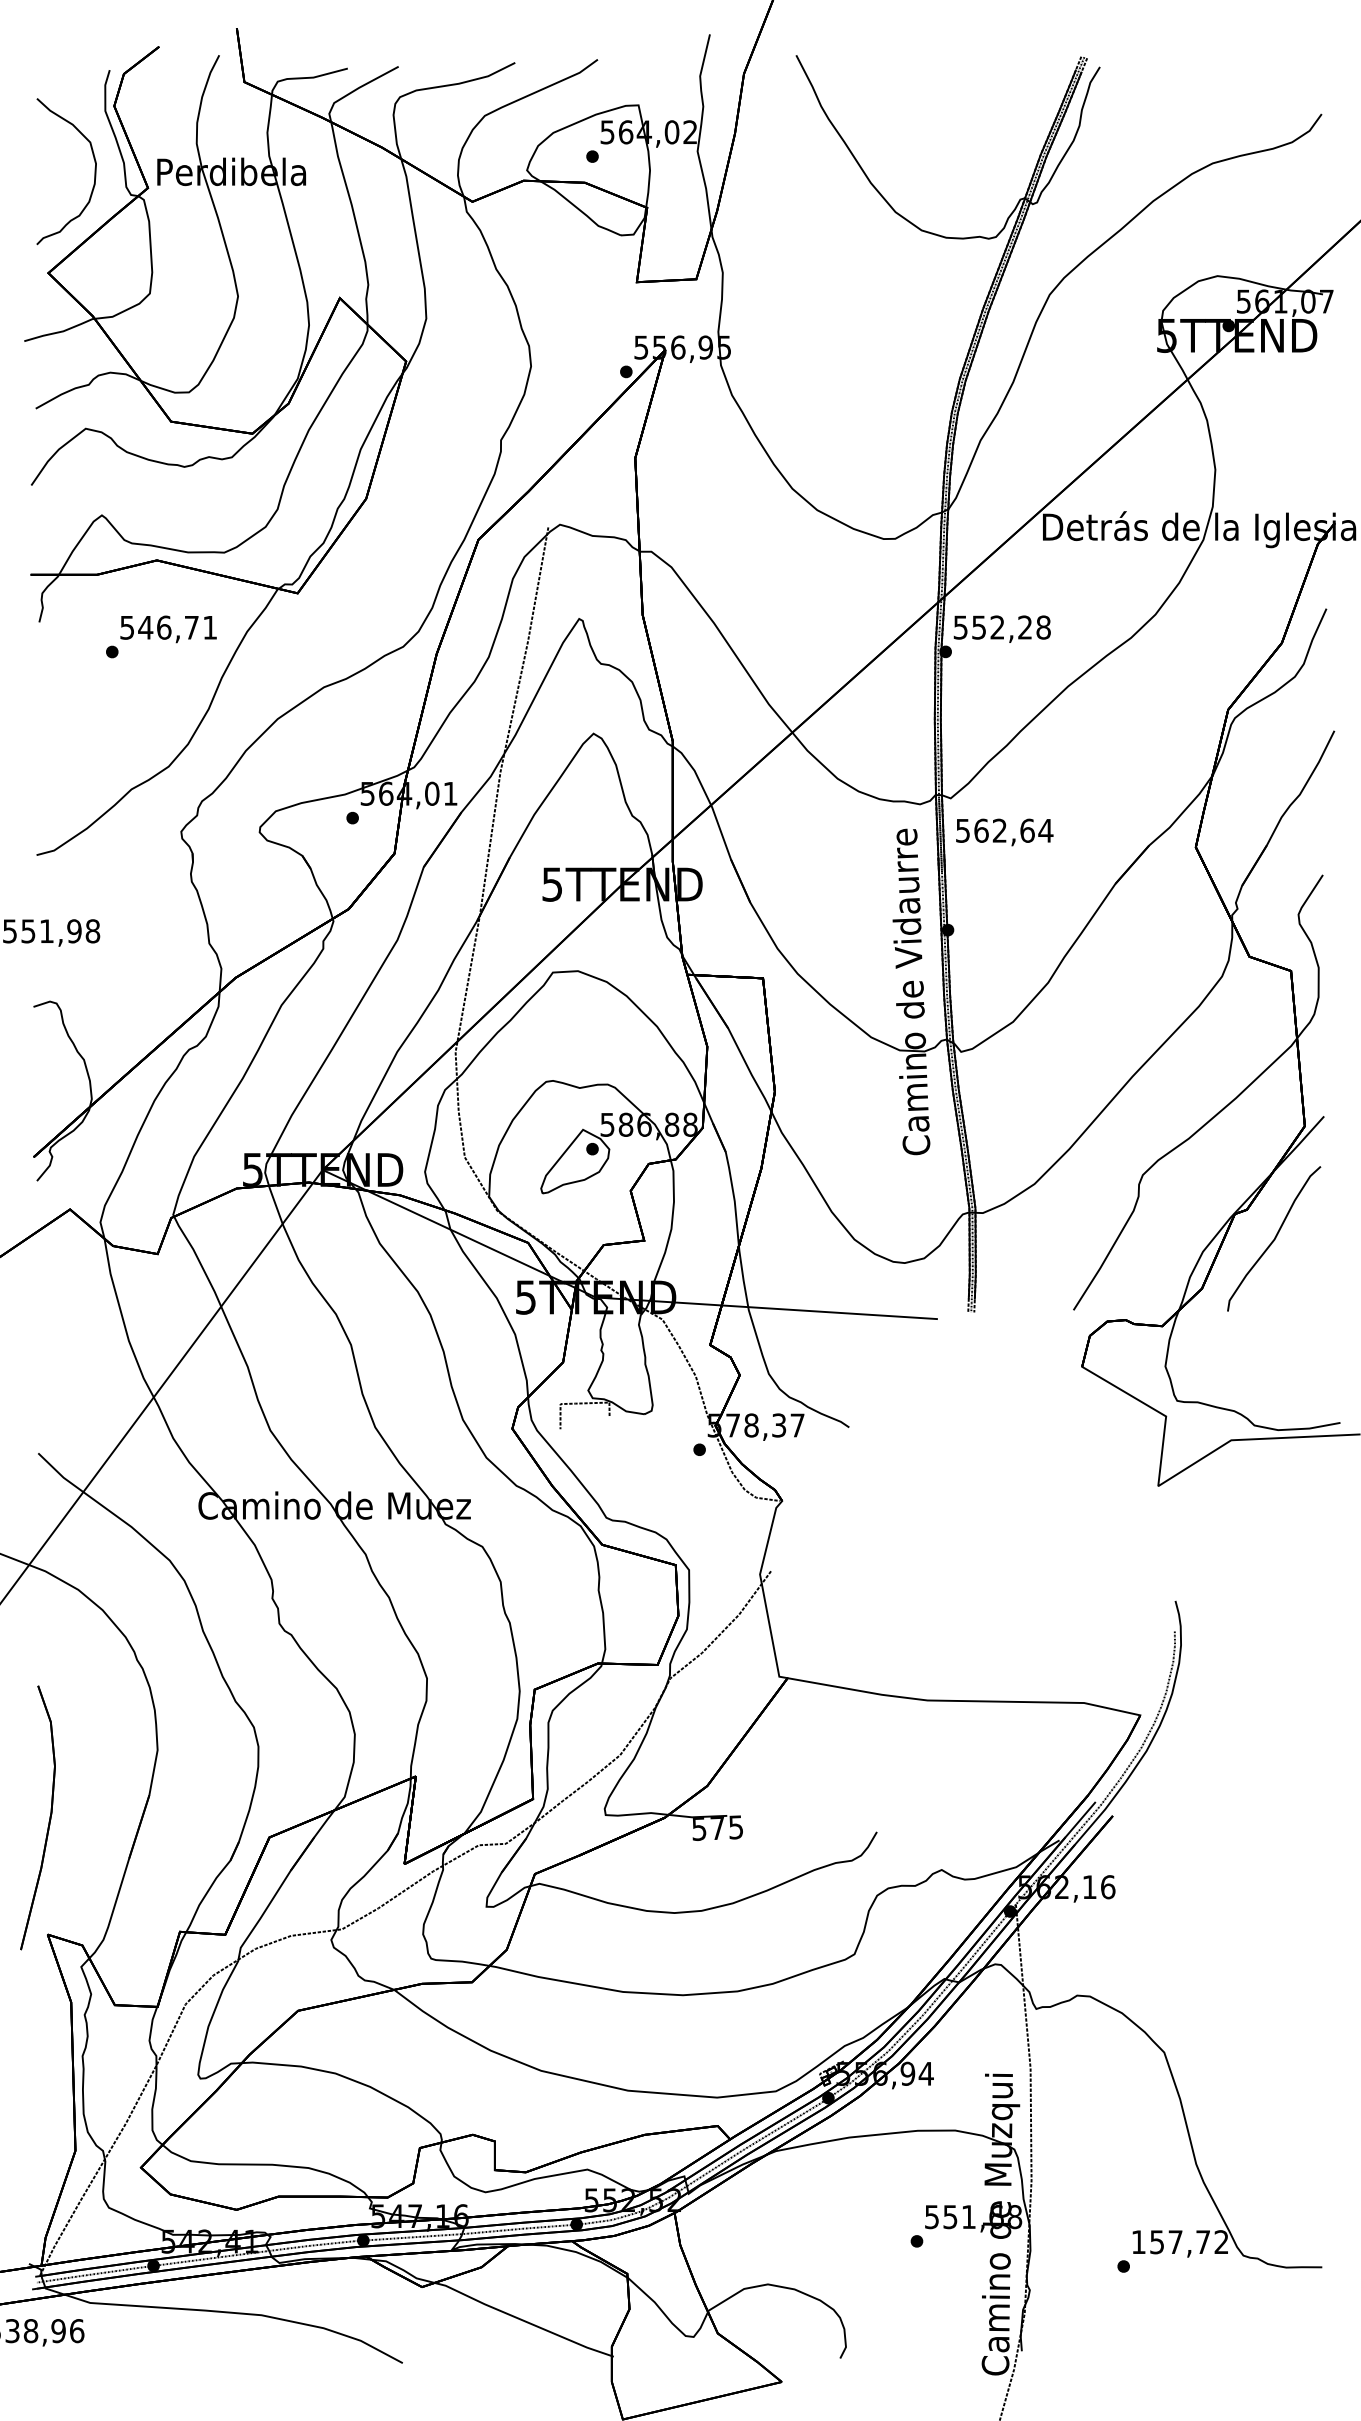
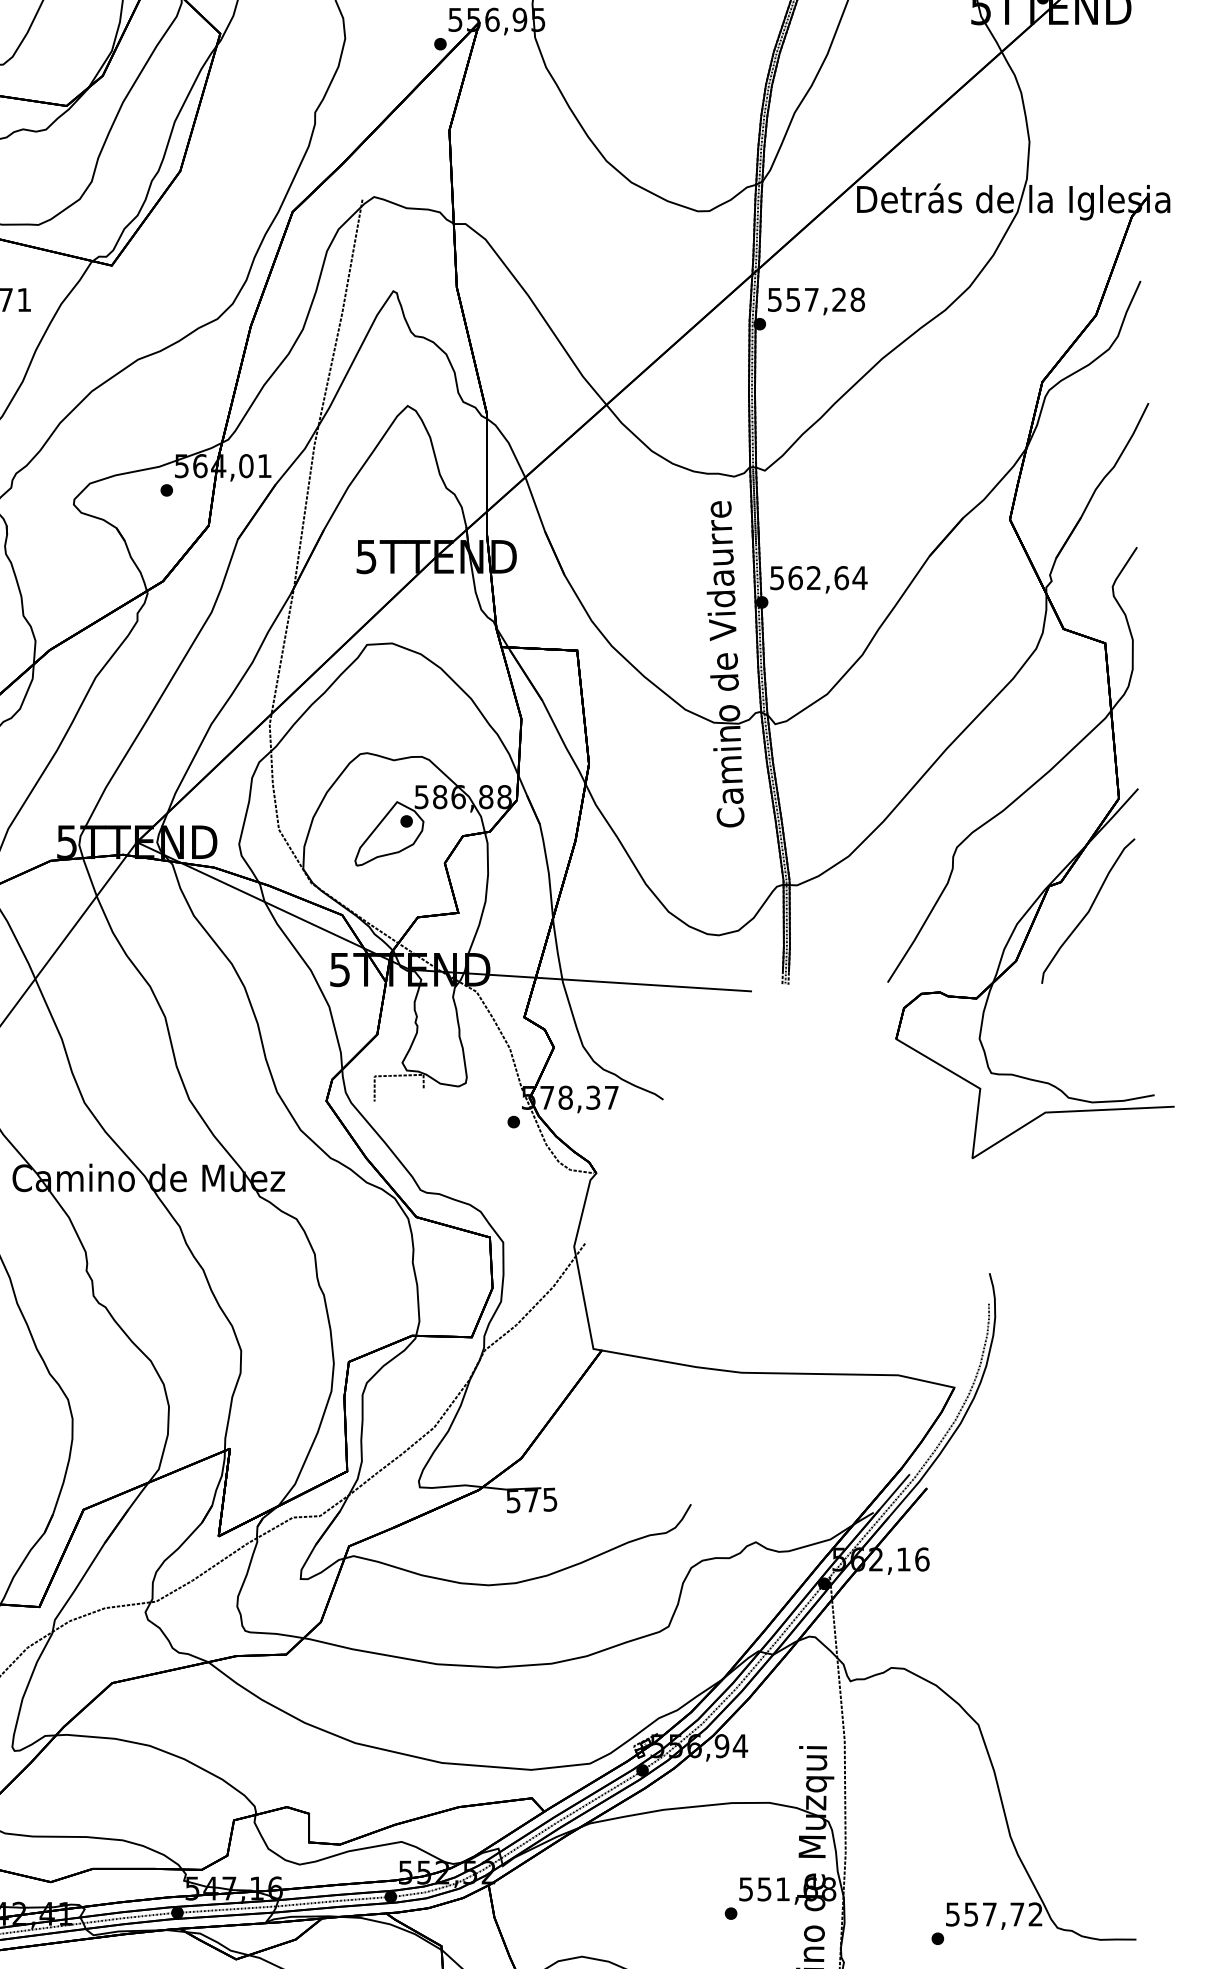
text: (997, 627) -> (811, 299), 552,28 -> 557,28
text: (1004, 832) -> (818, 579), moved
text: (1138, 2242) -> (952, 1914), 157,72 -> 557,72

